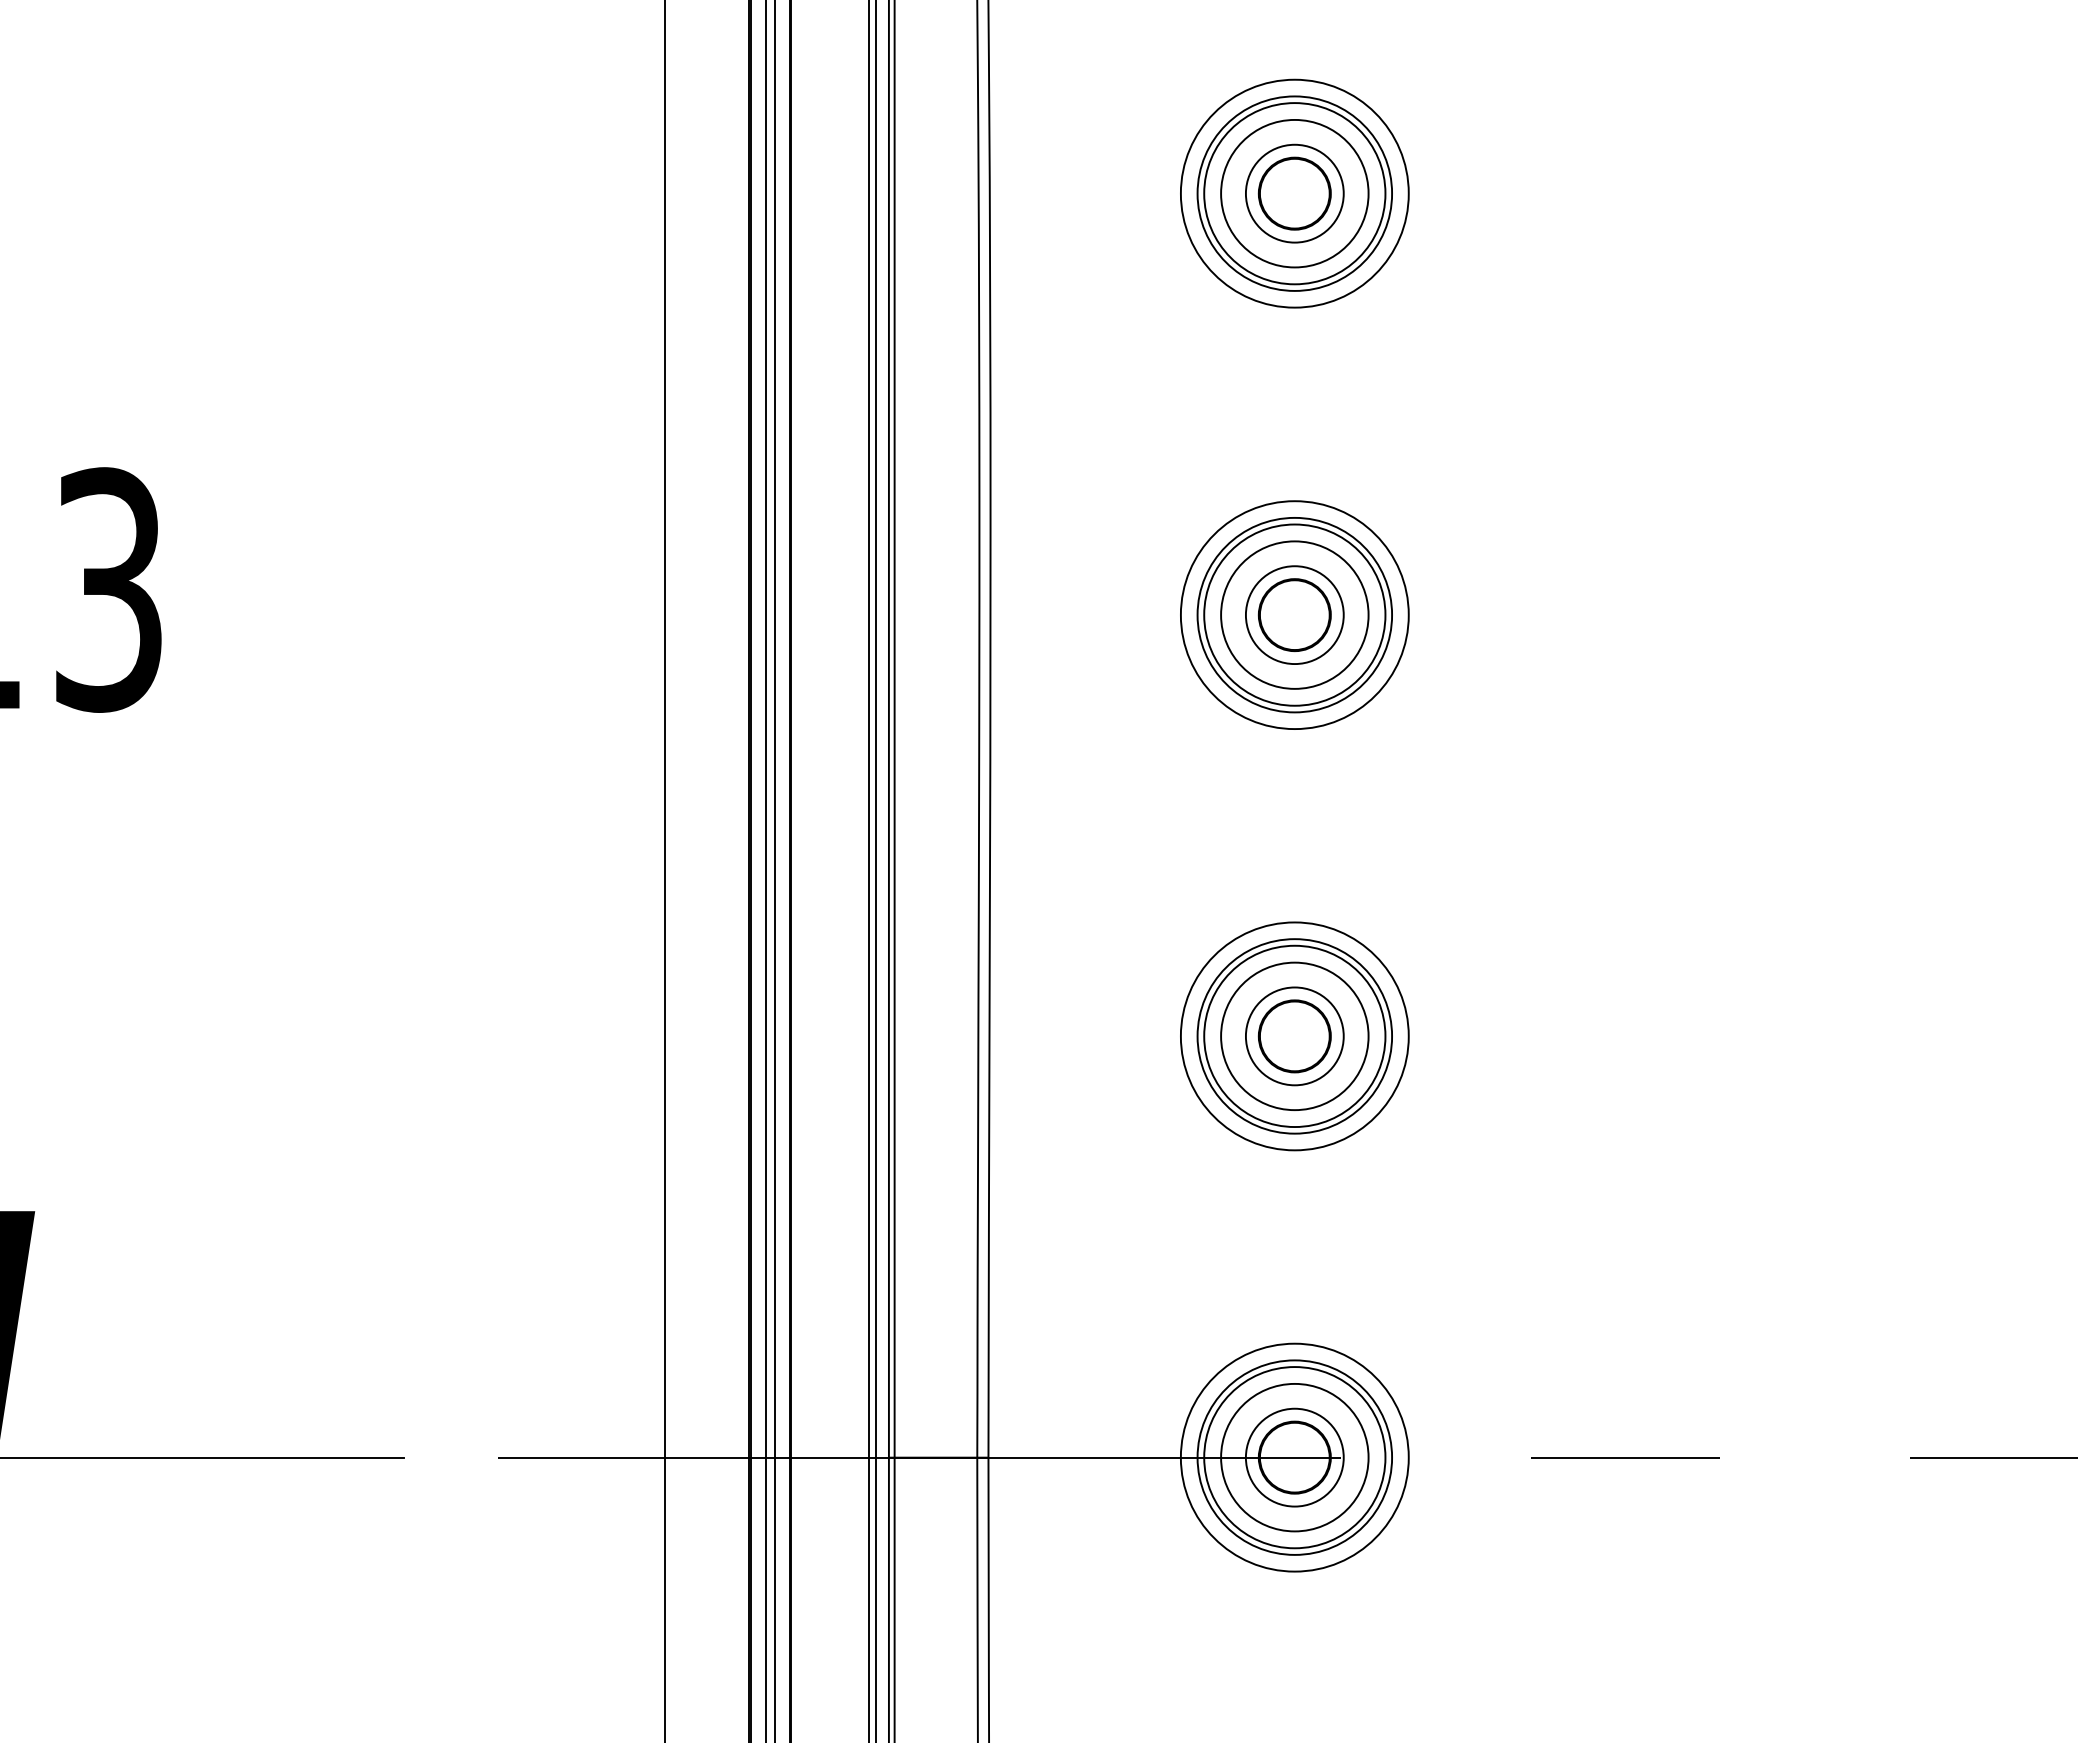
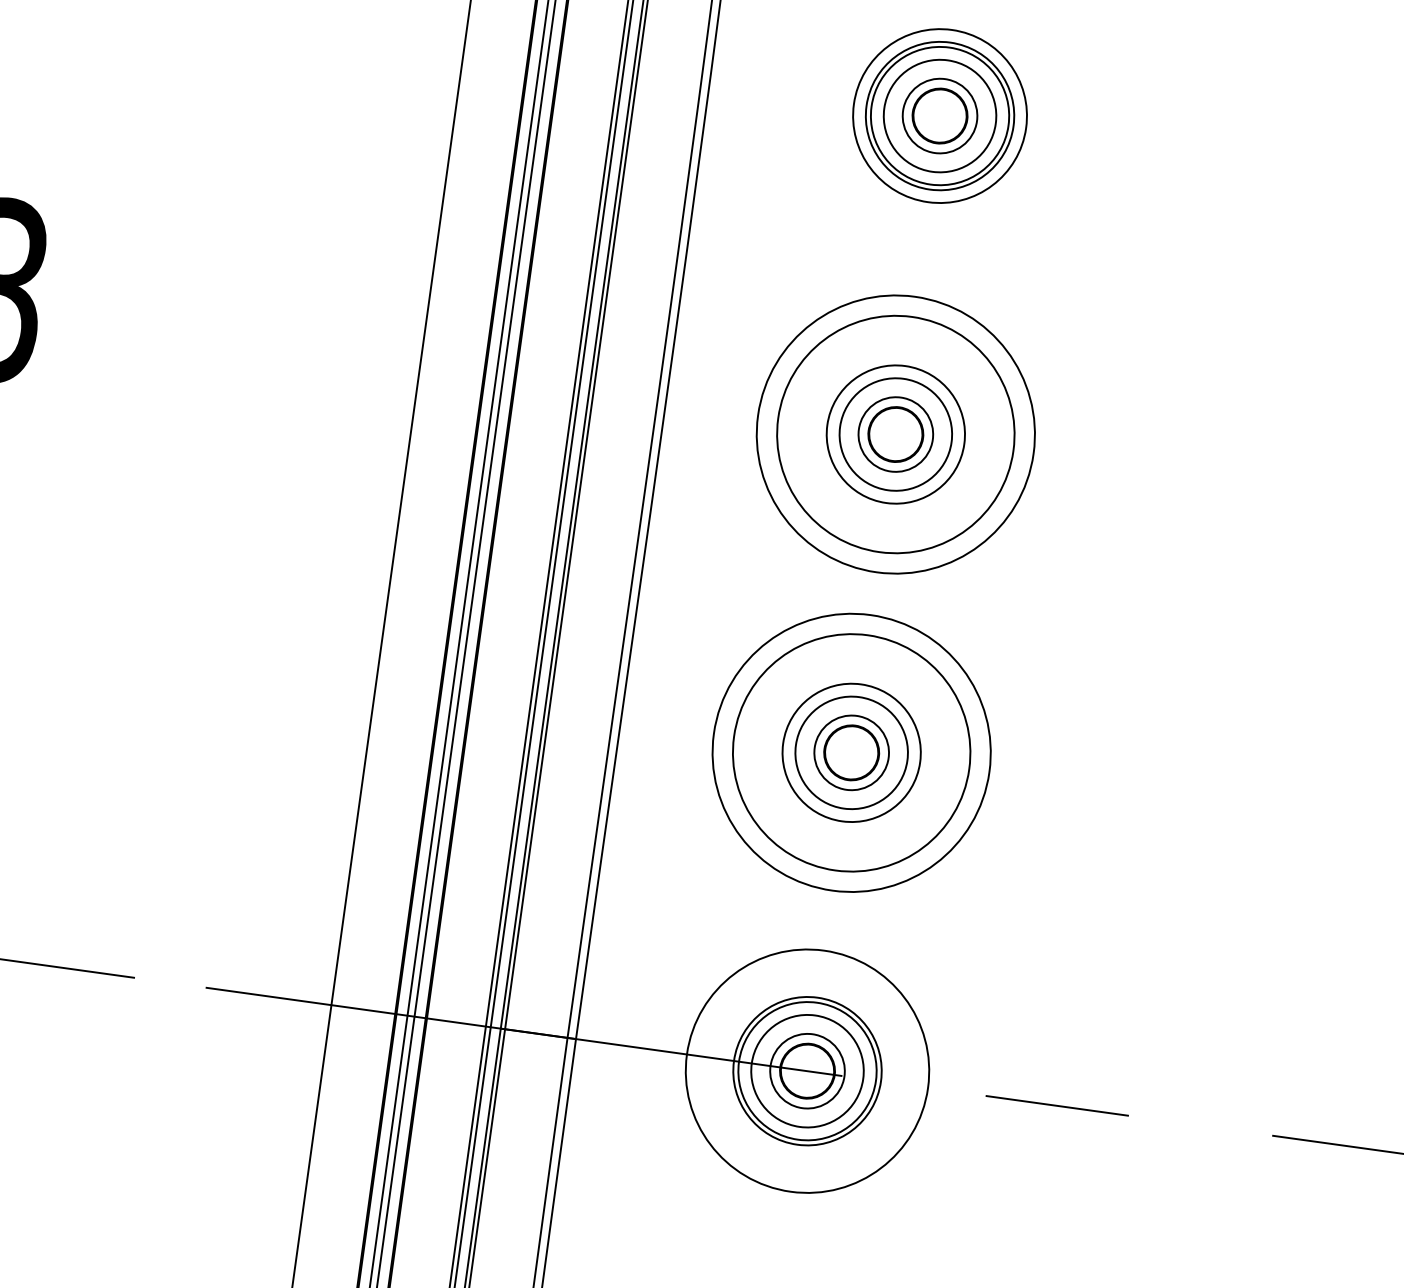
circle: (1294, 614) -> (895, 434), size x1.6
circle: (1294, 615) -> (895, 434), size x1.6
circle: (1294, 1036) -> (851, 752), size x1.6
circle: (1294, 1036) -> (851, 752), size x1.6
circle: (1294, 1457) -> (807, 1071), size x1.4

